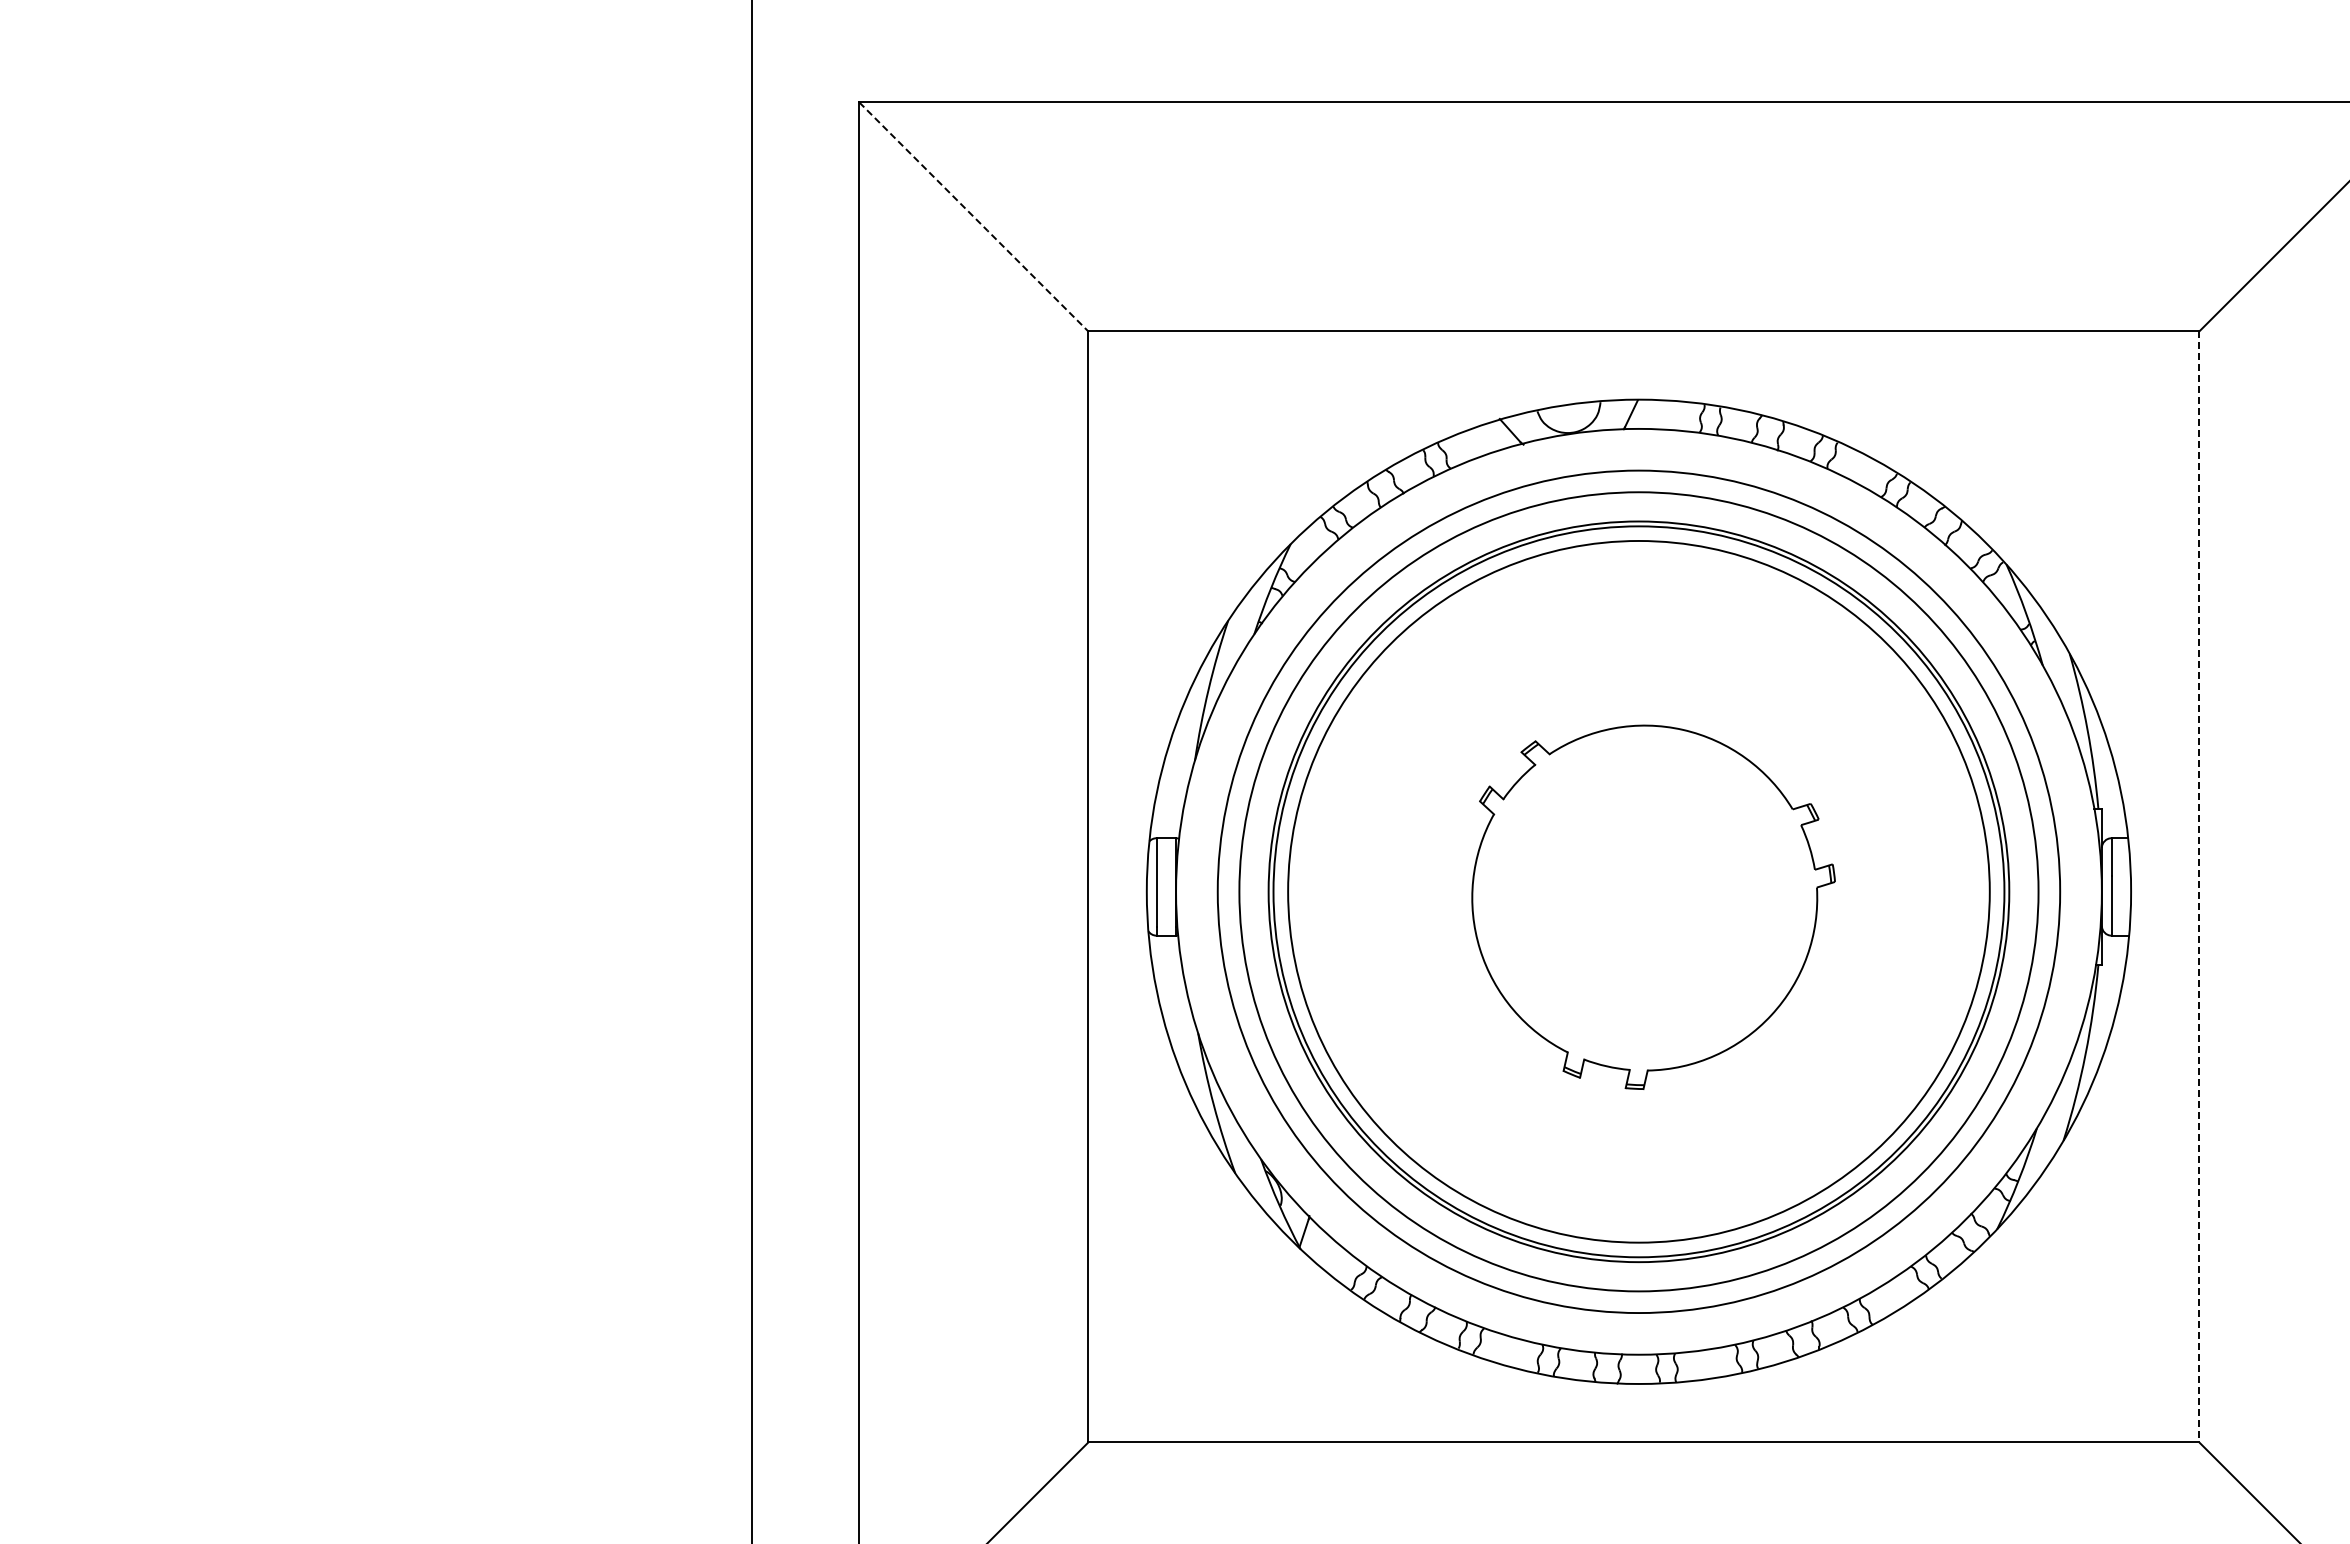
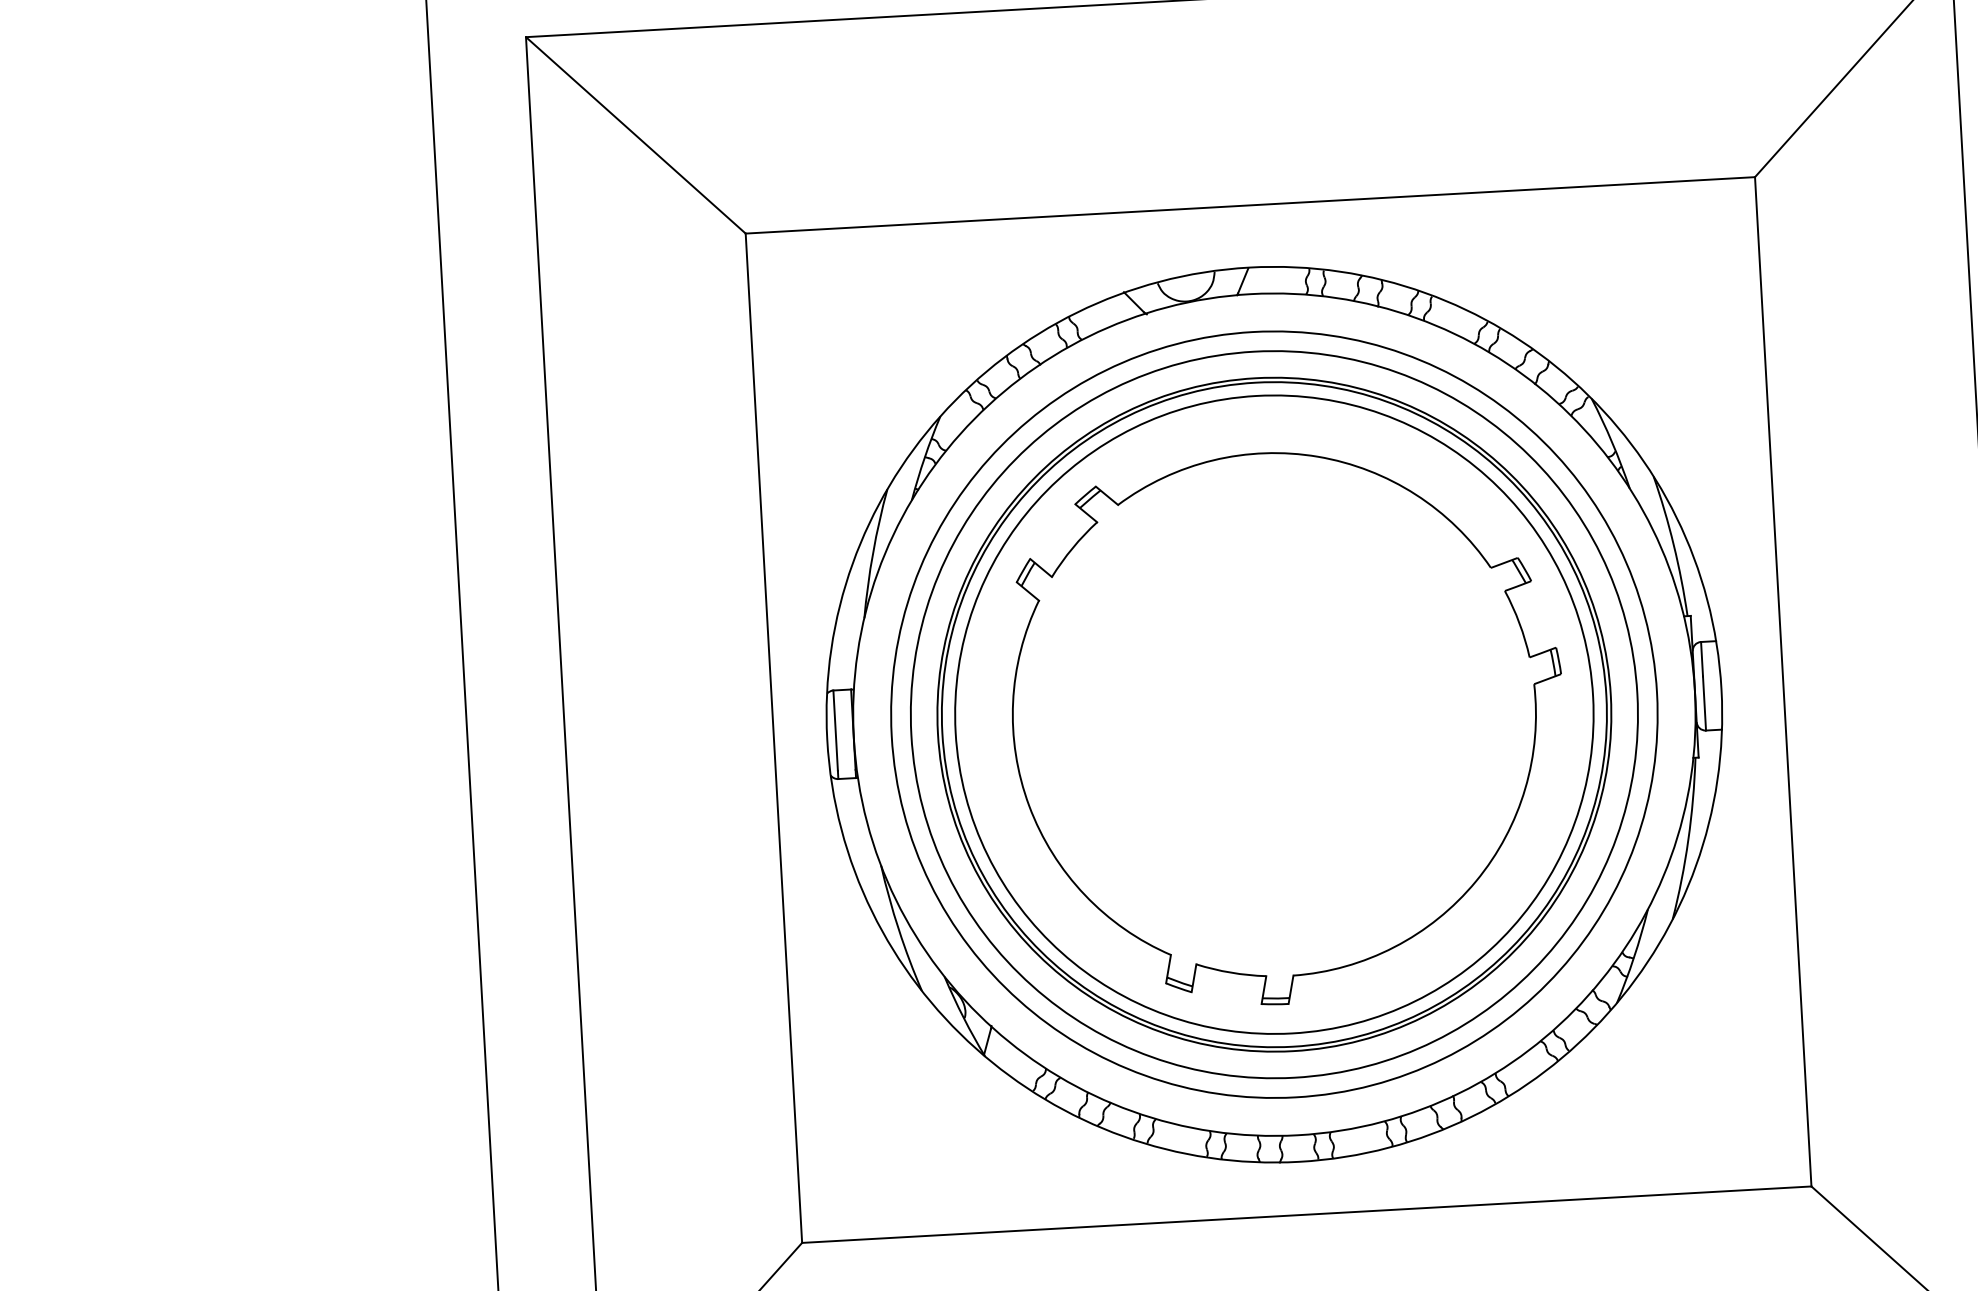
line: (974, 217) -> (636, 135), dashed -> solid
line: (2199, 887) -> (1783, 682), dashed -> solid
part: (1653, 907) -> (1288, 728), size x1.67

